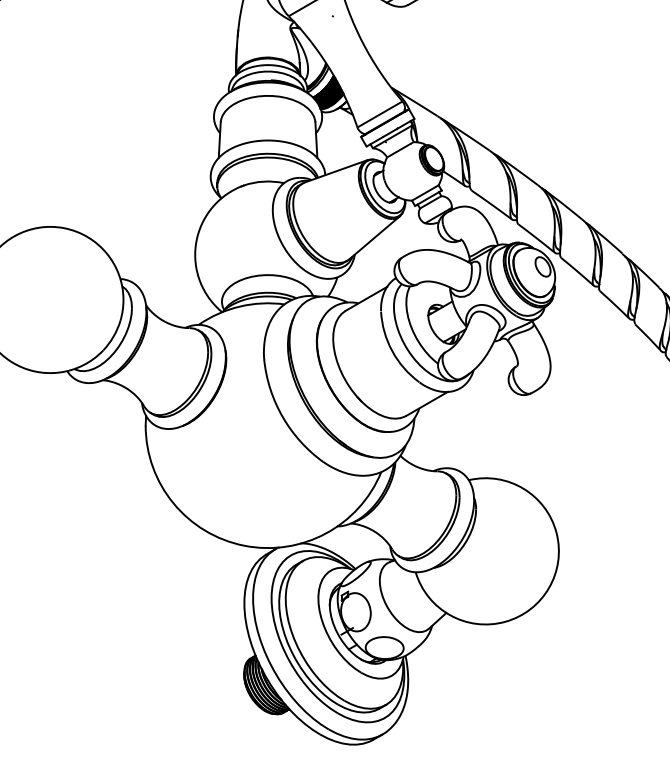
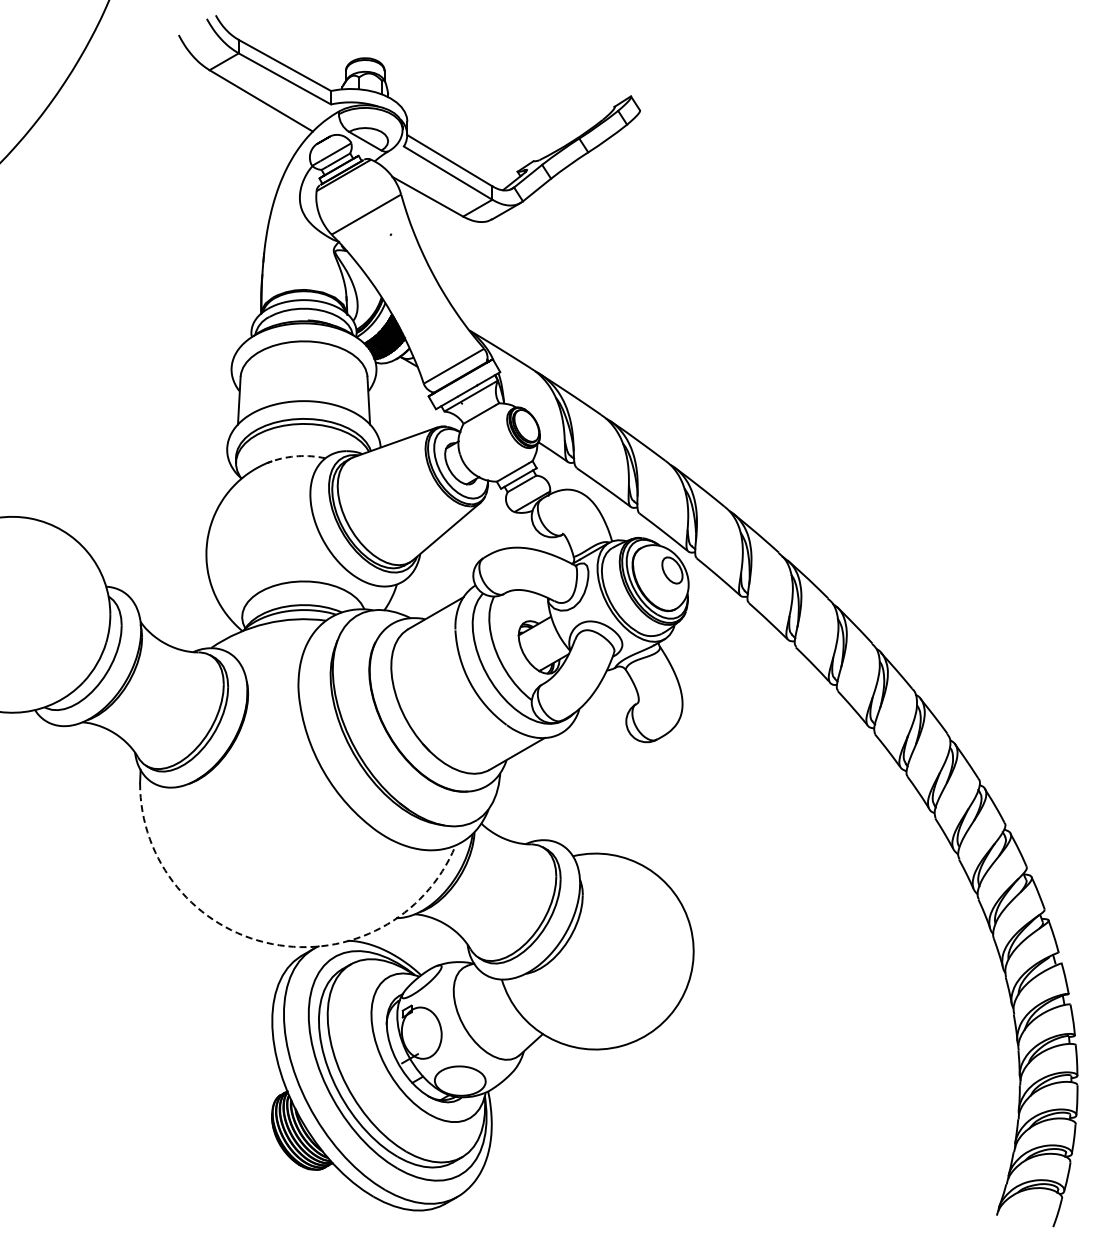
arc: (263, 181) -> (298, 456), solid -> dashed
arc: (244, 546) -> (272, 944), solid -> dashed

